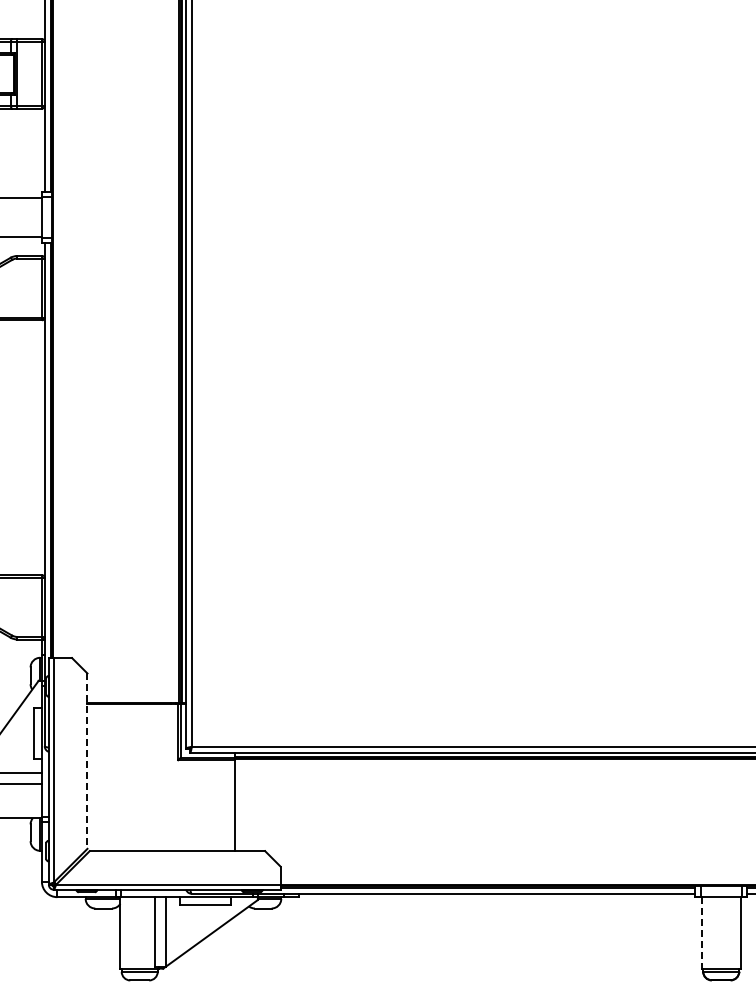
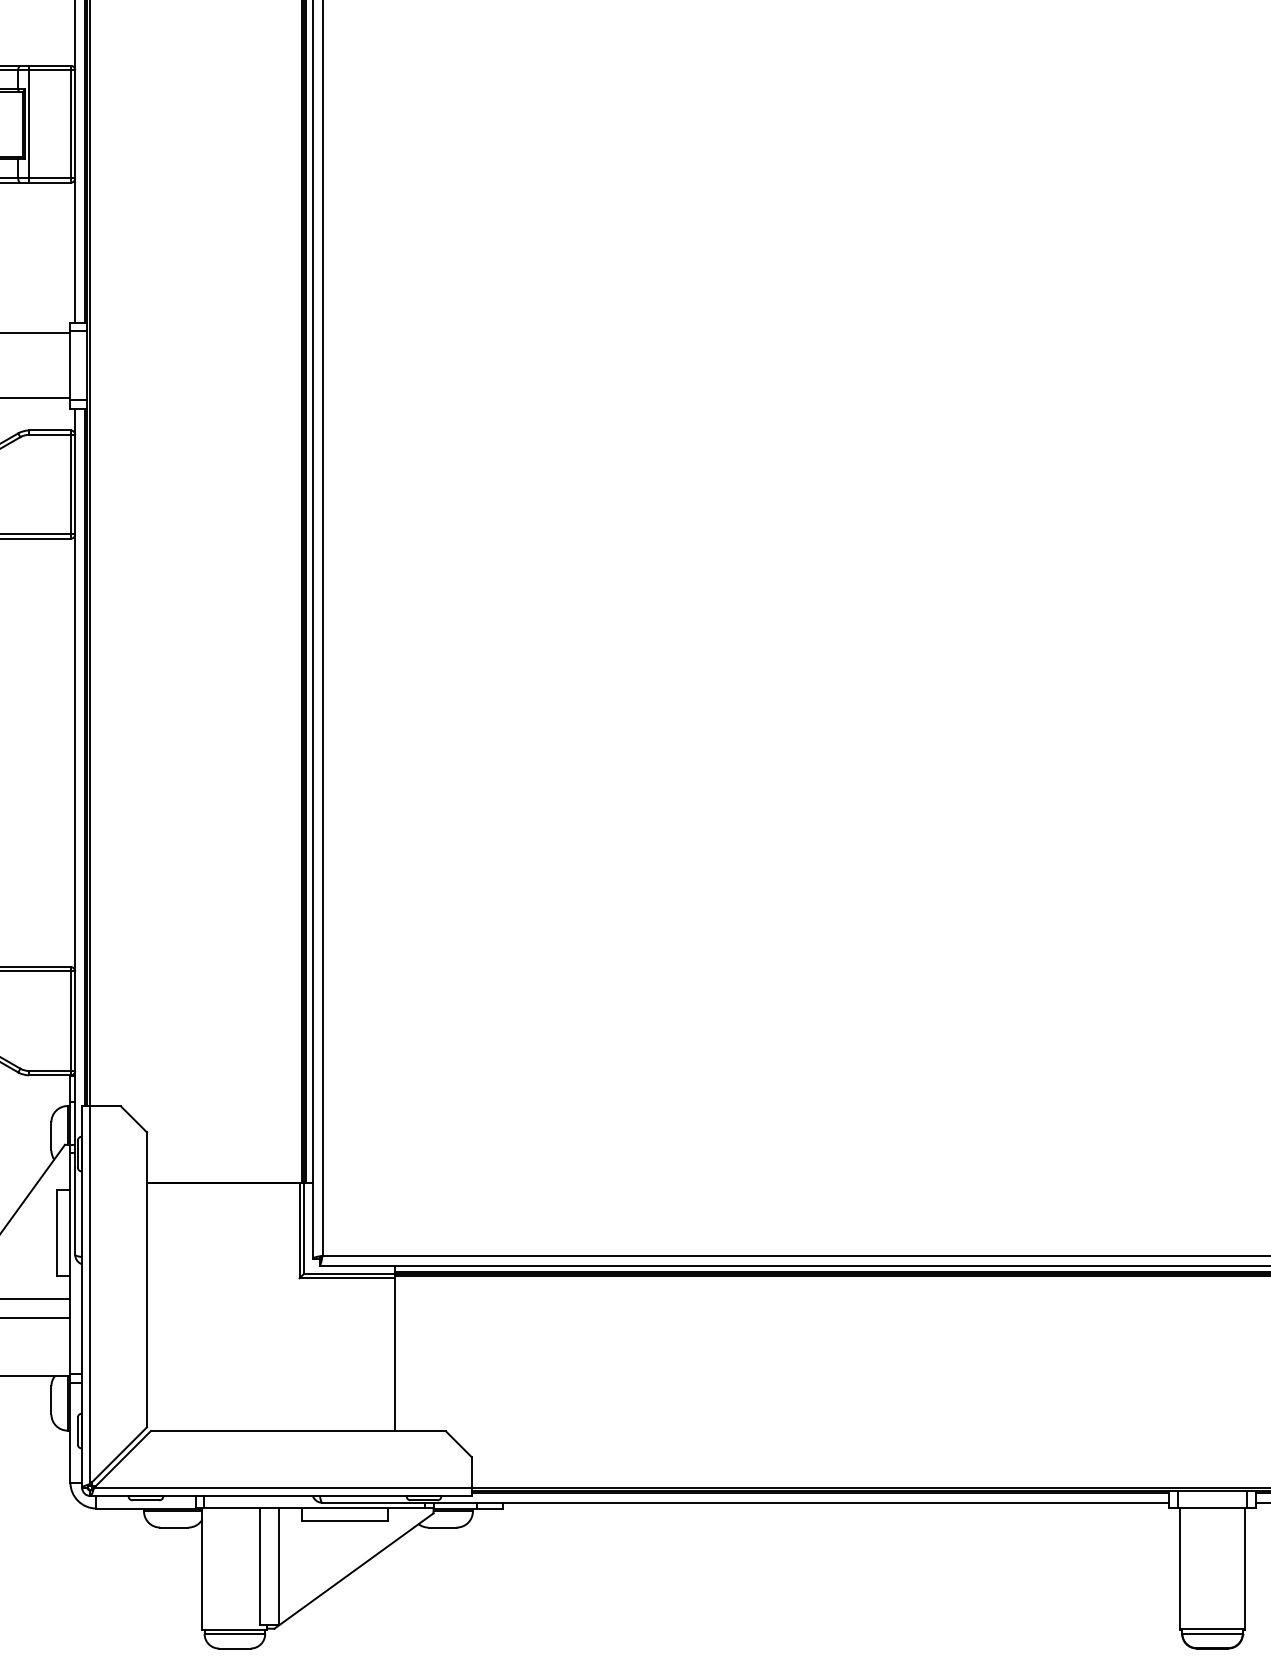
line: (87, 761) -> (147, 1280), dashed -> solid
line: (701, 933) -> (1179, 1569), dashed -> solid

